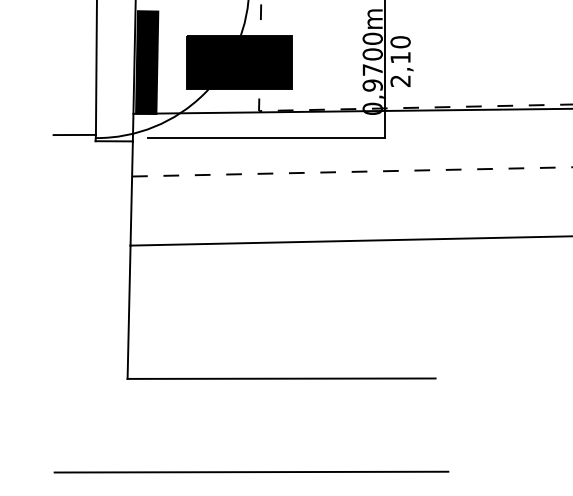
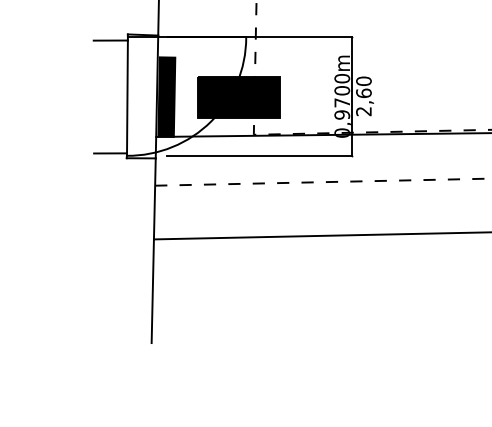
text: (400, 56) -> (363, 92), 2,10 -> 2,60
line: (281, 378) -> (271, 342), removed
line: (250, 472) -> (247, 415), removed

